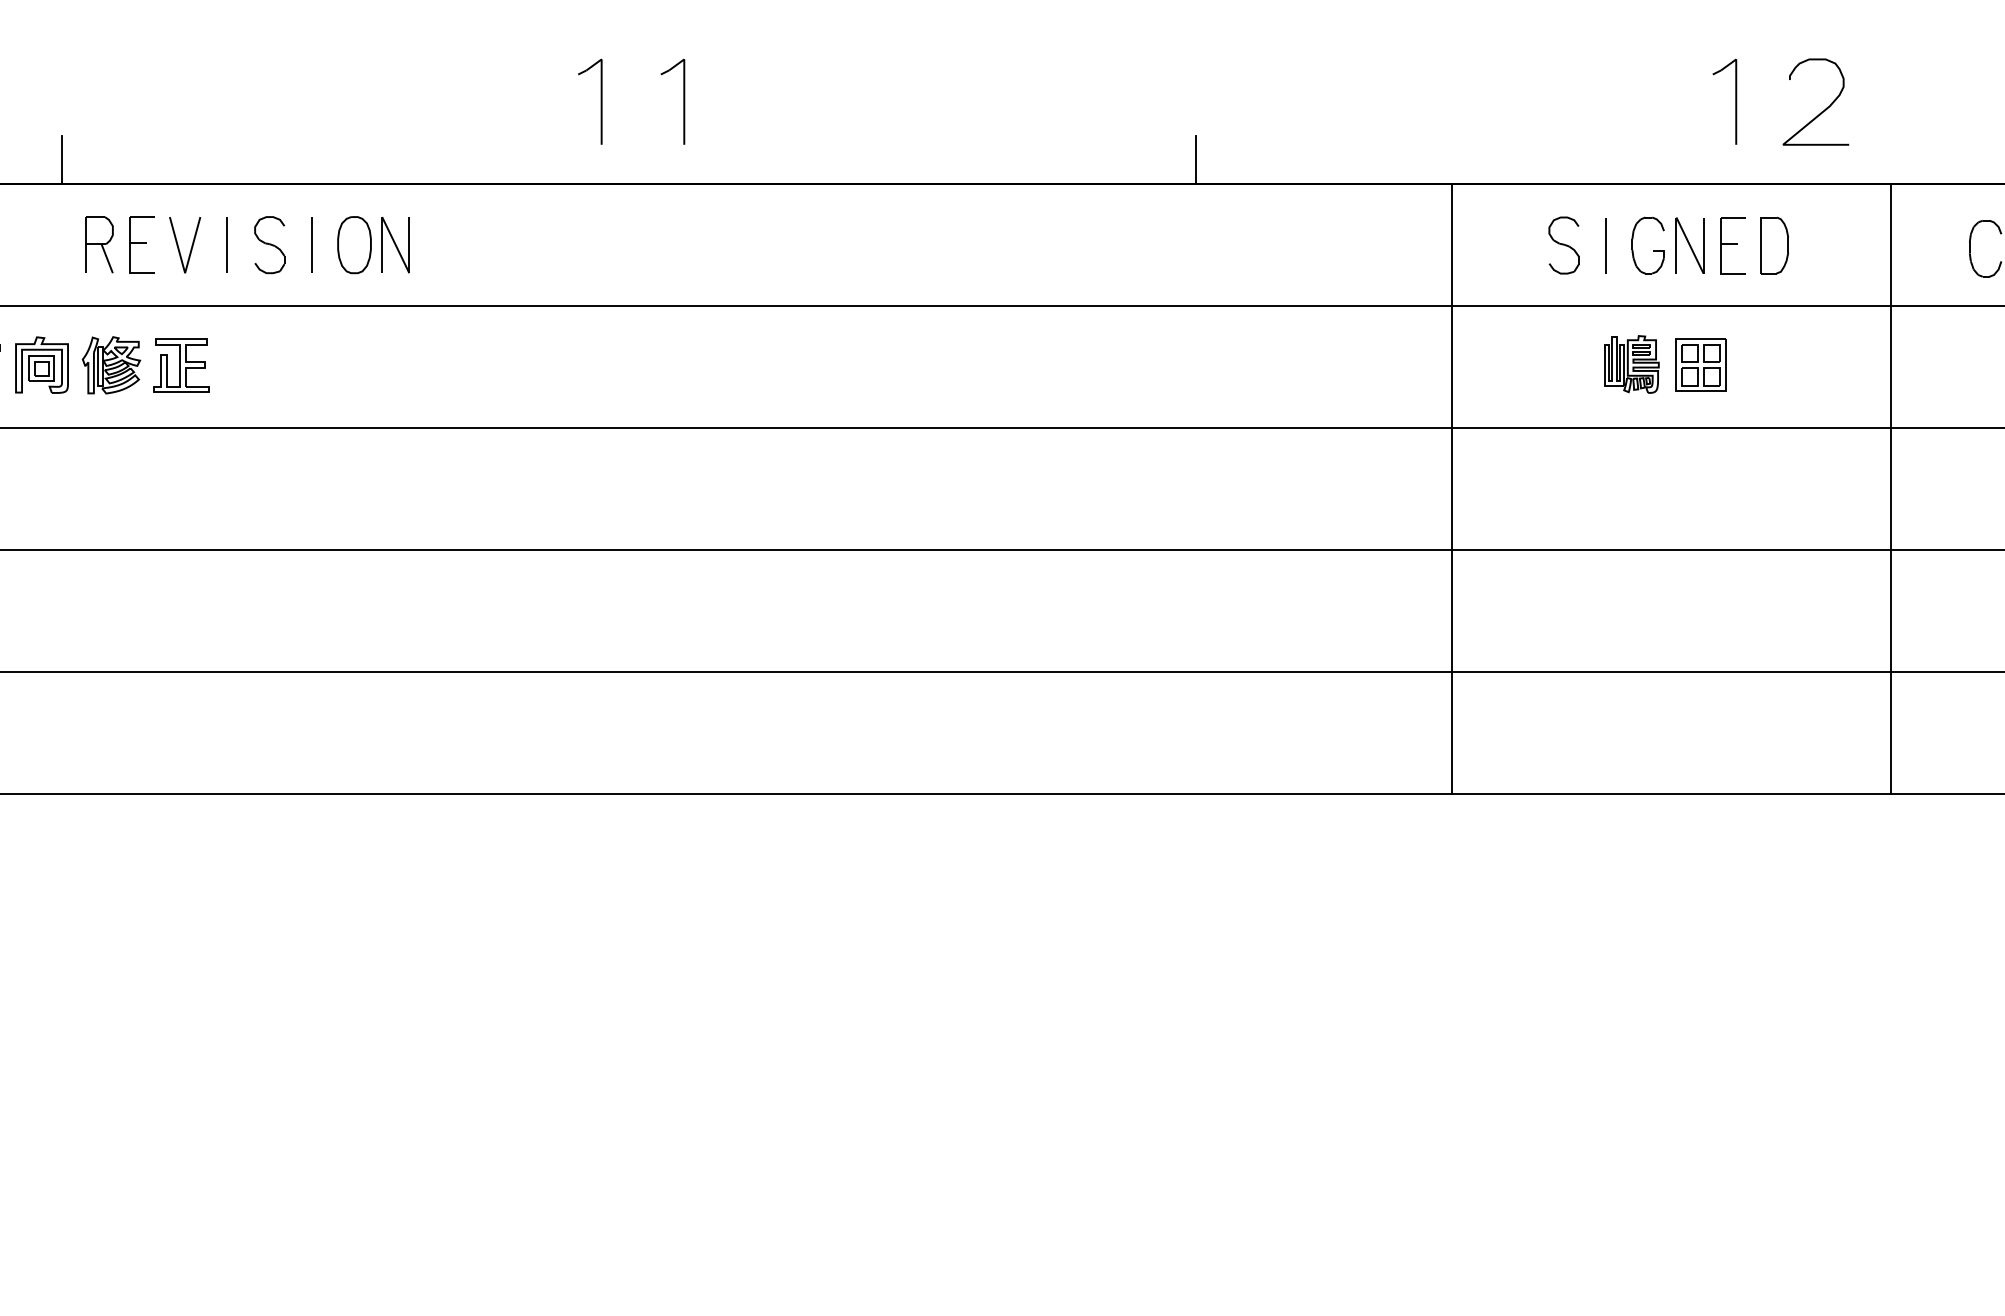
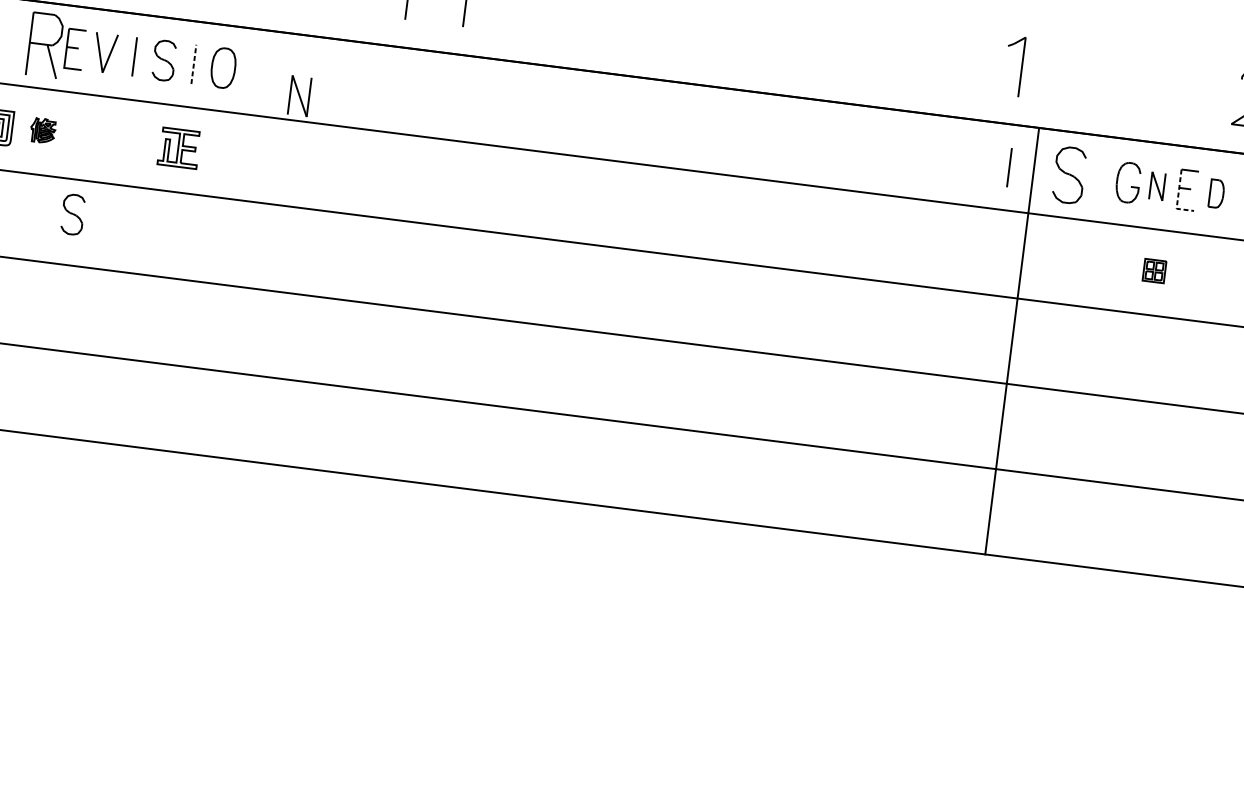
part: (1735, 101) -> (1021, 66), moved
line: (1196, 159) -> (819, 82), removed
part: (99, 244) -> (45, 45), size x1.6
line: (312, 244) -> (194, 63), solid -> dashed
part: (395, 245) -> (299, 96), moved
part: (1563, 245) -> (1068, 175), size x1.4
line: (1605, 245) -> (1008, 167), moved
part: (1689, 245) -> (1157, 186), size x0.7
part: (1774, 245) -> (1216, 193), size x0.7
line: (1721, 258) -> (1178, 198), solid -> dashed
part: (1631, 364) -> (1105, 264), removed
part: (1700, 364) -> (1154, 270), size x0.6
part: (111, 365) -> (42, 130), size x0.6
part: (181, 365) -> (179, 148), moved
part: (168, 478) -> (72, 214), added
line: (1452, 489) -> (1012, 341), moved

